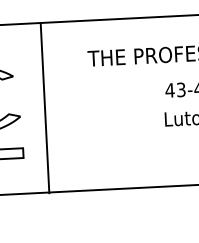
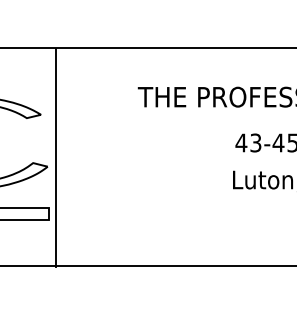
line: (44, 108) -> (55, 157), moved

